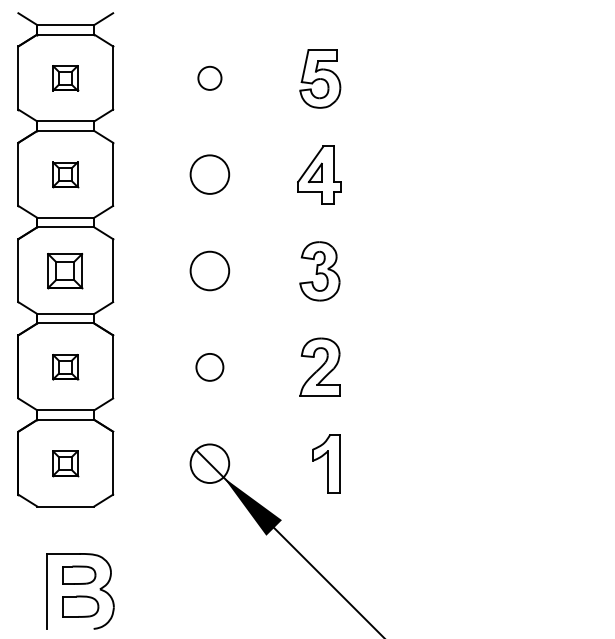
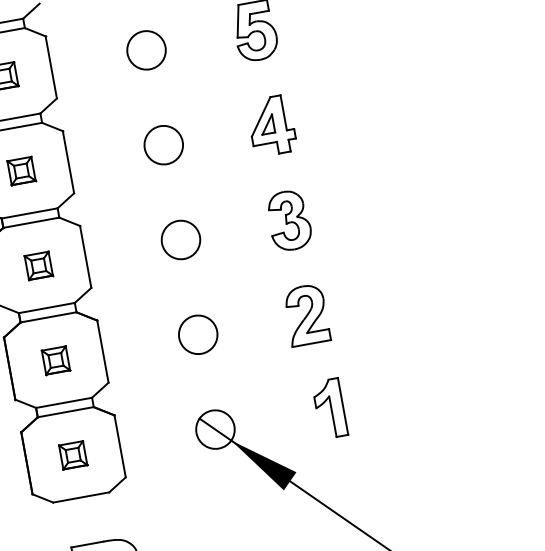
circle: (209, 78) -> (146, 50), size x1.67
part: (65, 270) -> (38, 265), size x0.71
circle: (209, 367) -> (197, 334), size x1.43

